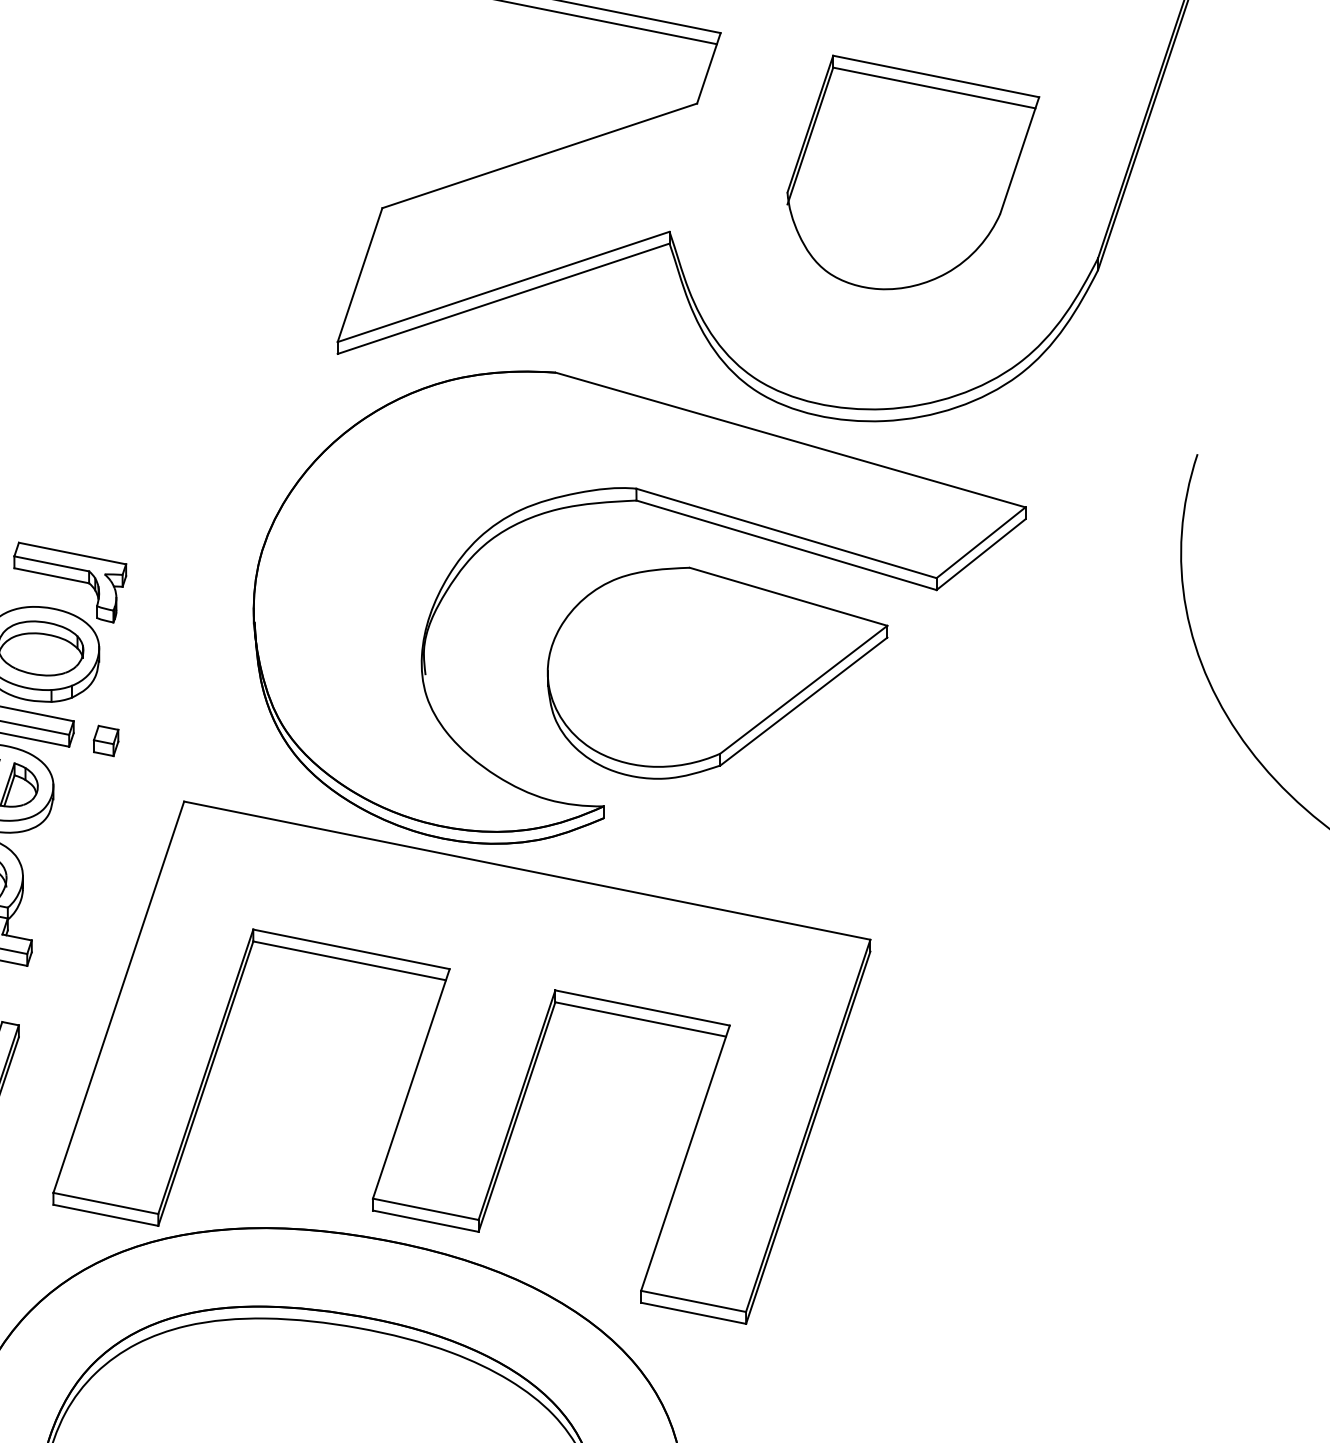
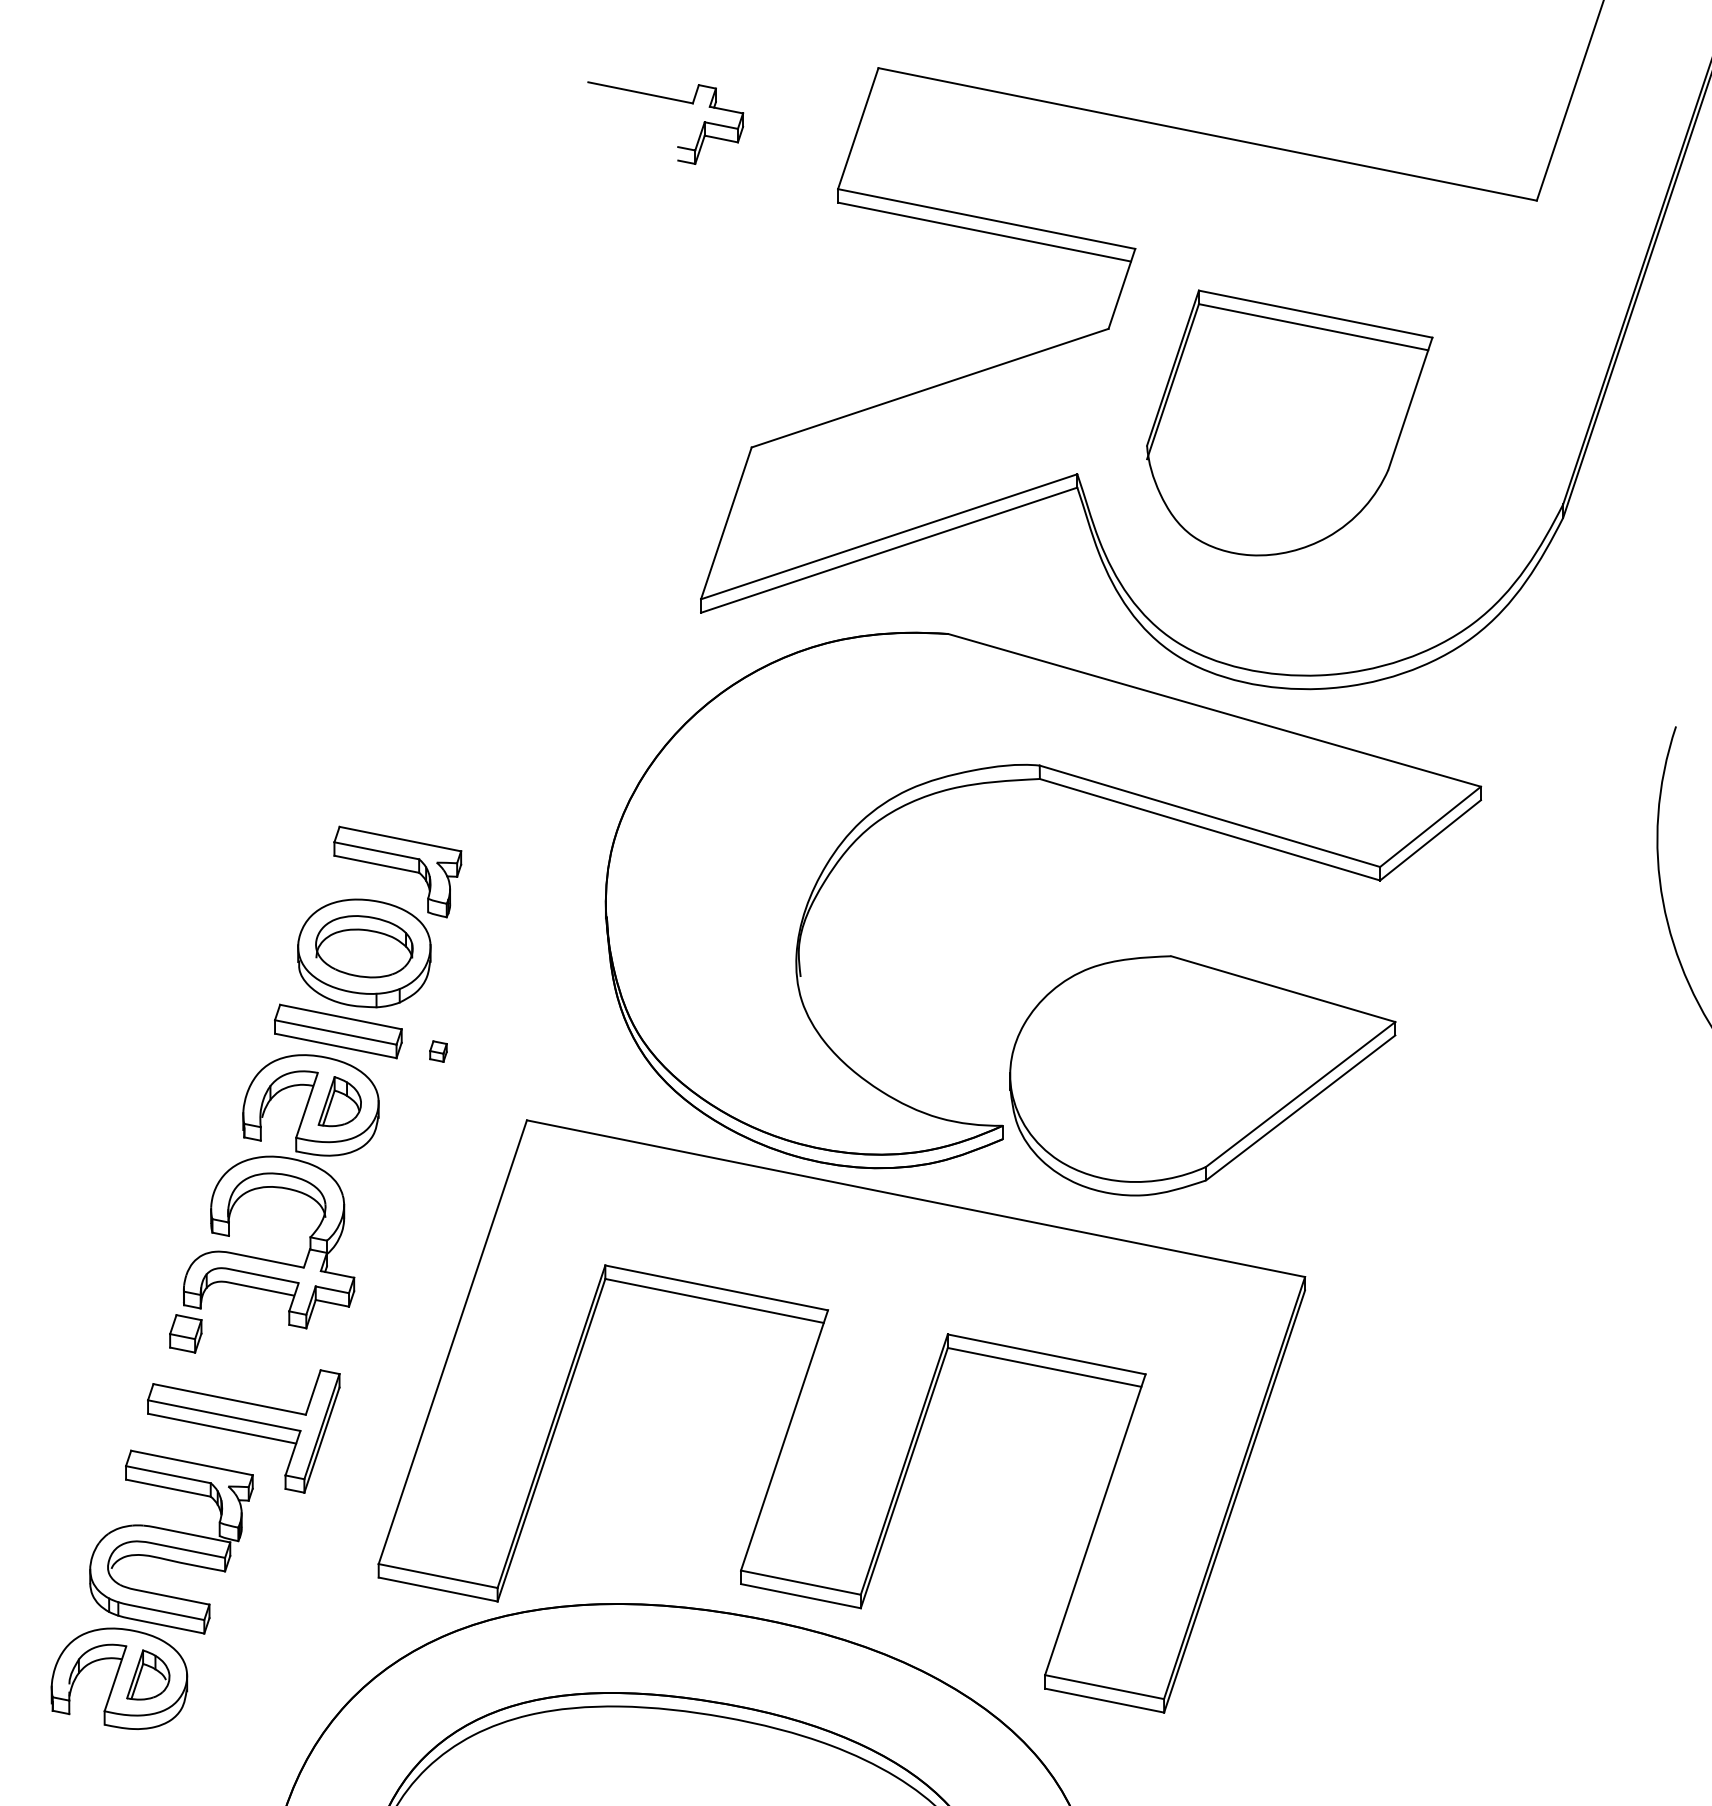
part: (913, 172) -> (1289, 422), moved
part: (717, 672) -> (1202, 1075), moved
part: (106, 740) -> (438, 1051), size x0.6

